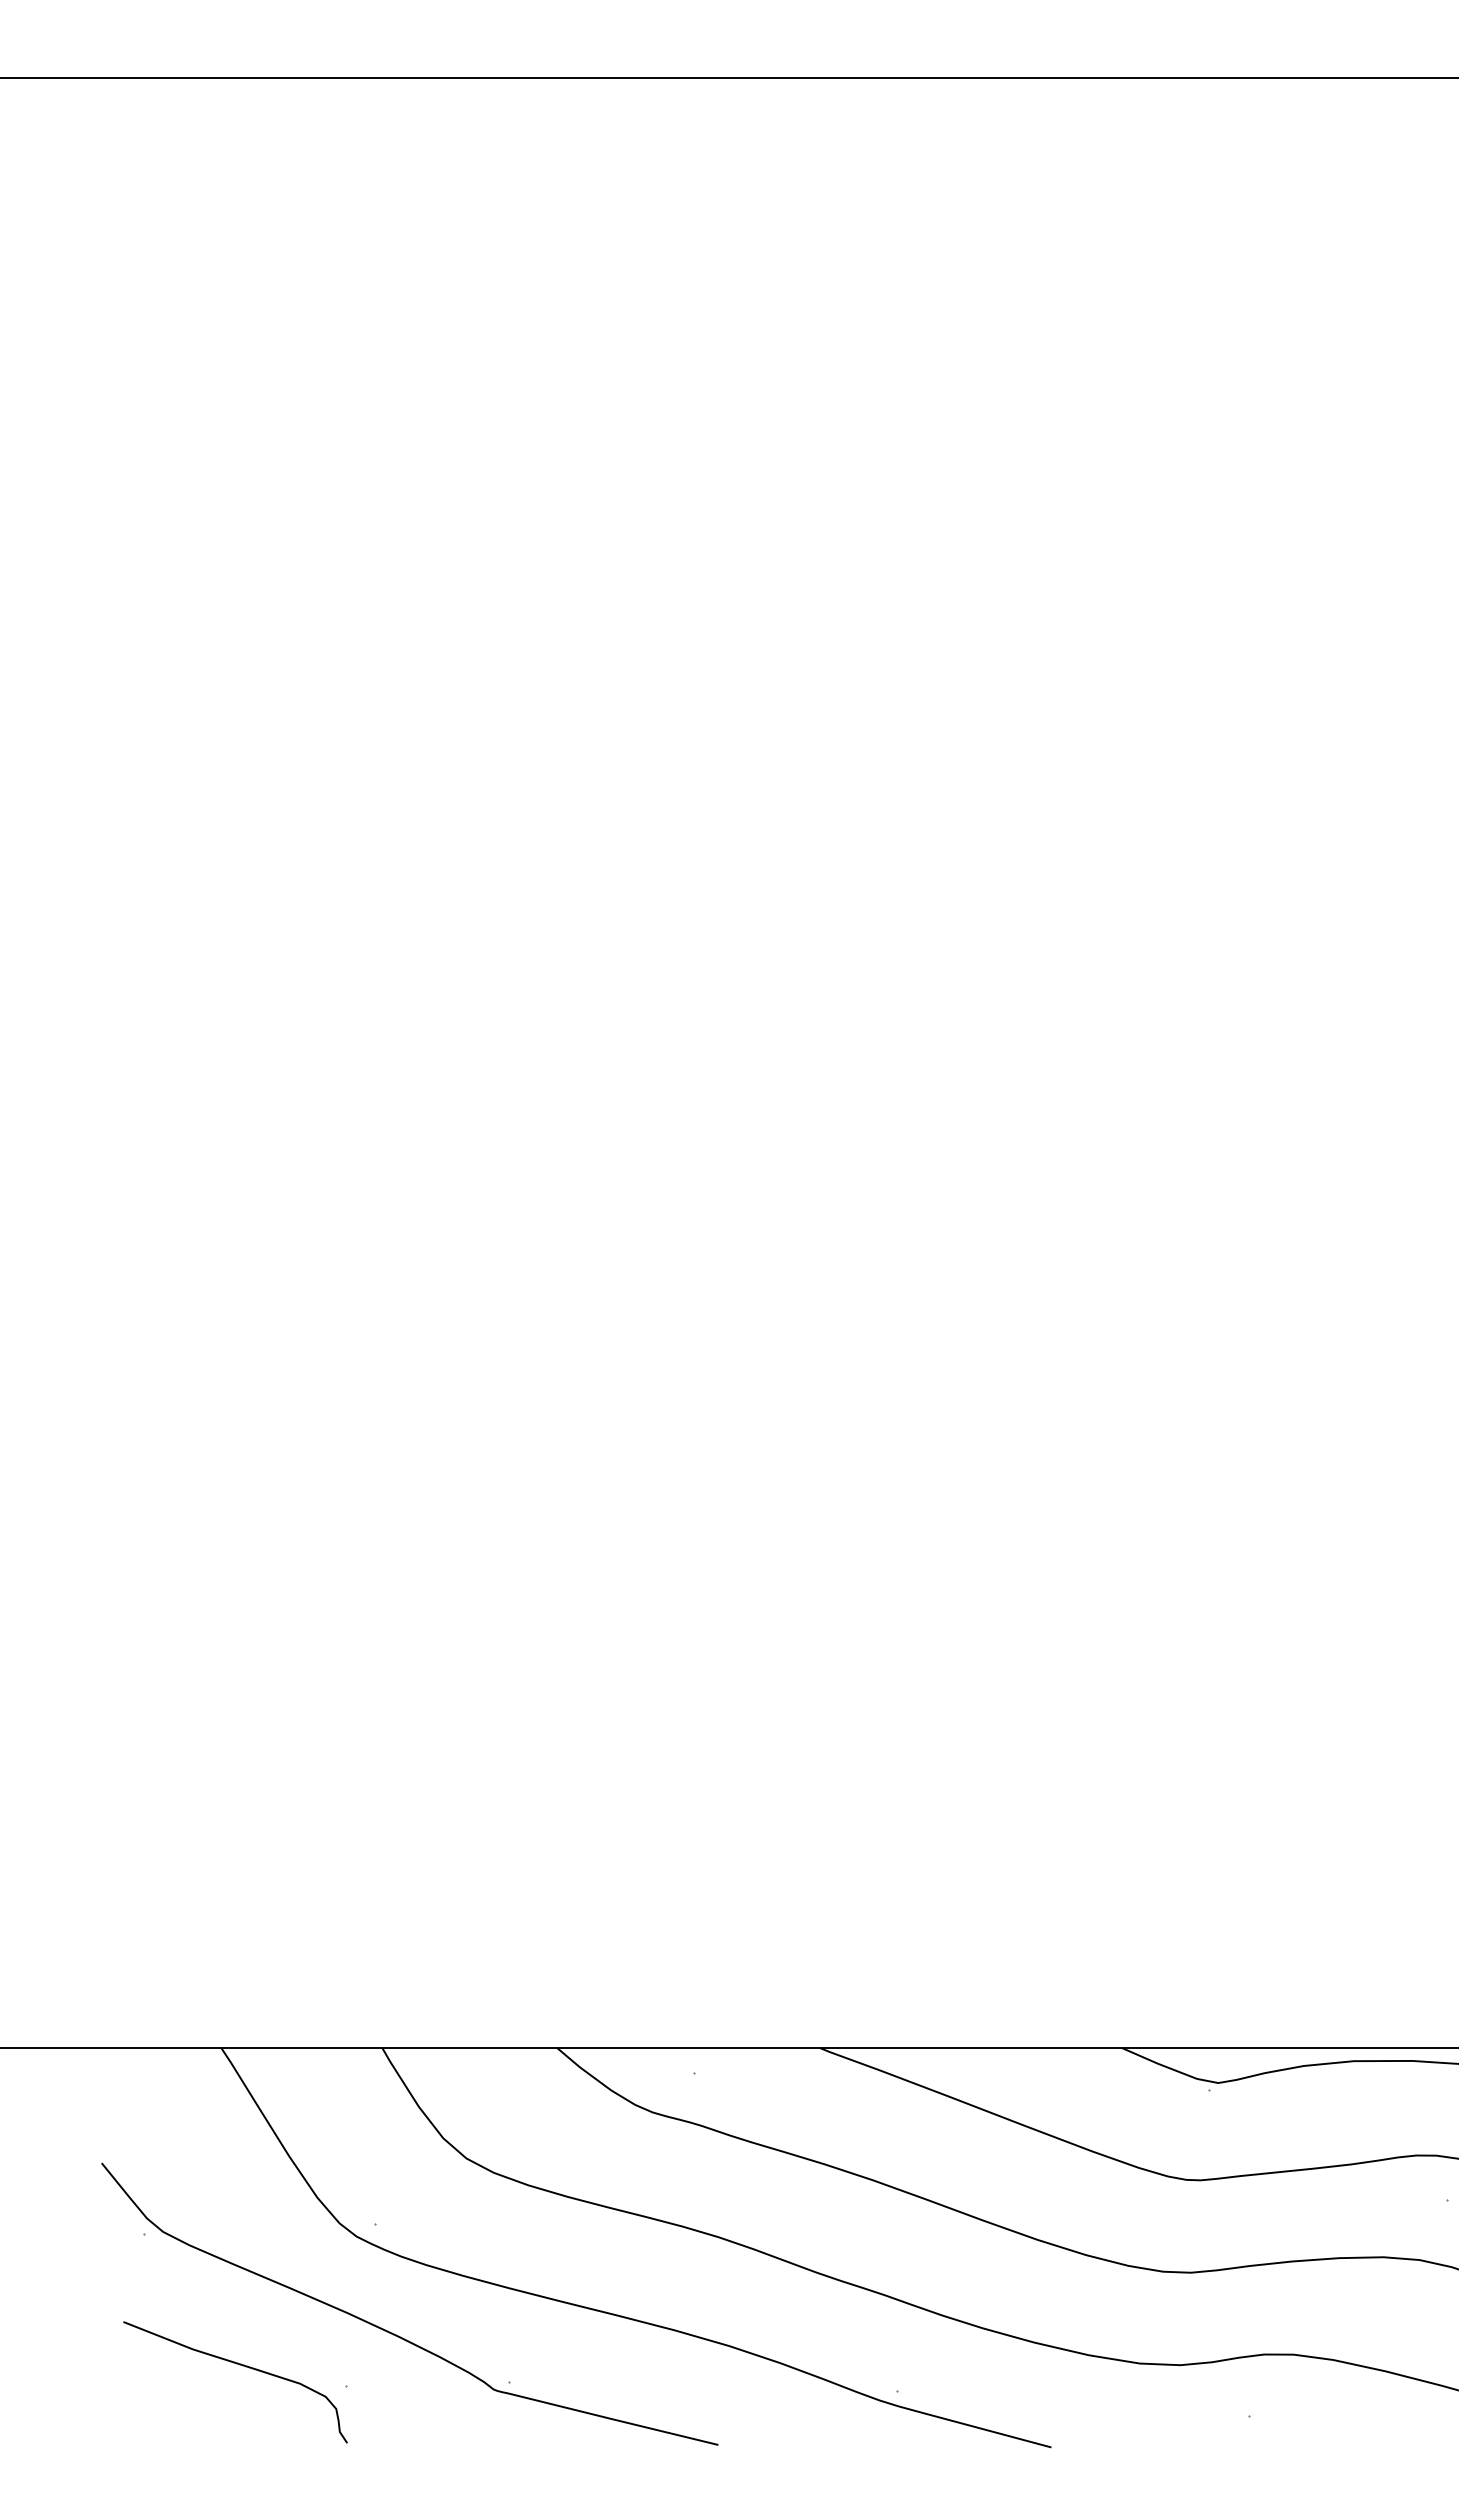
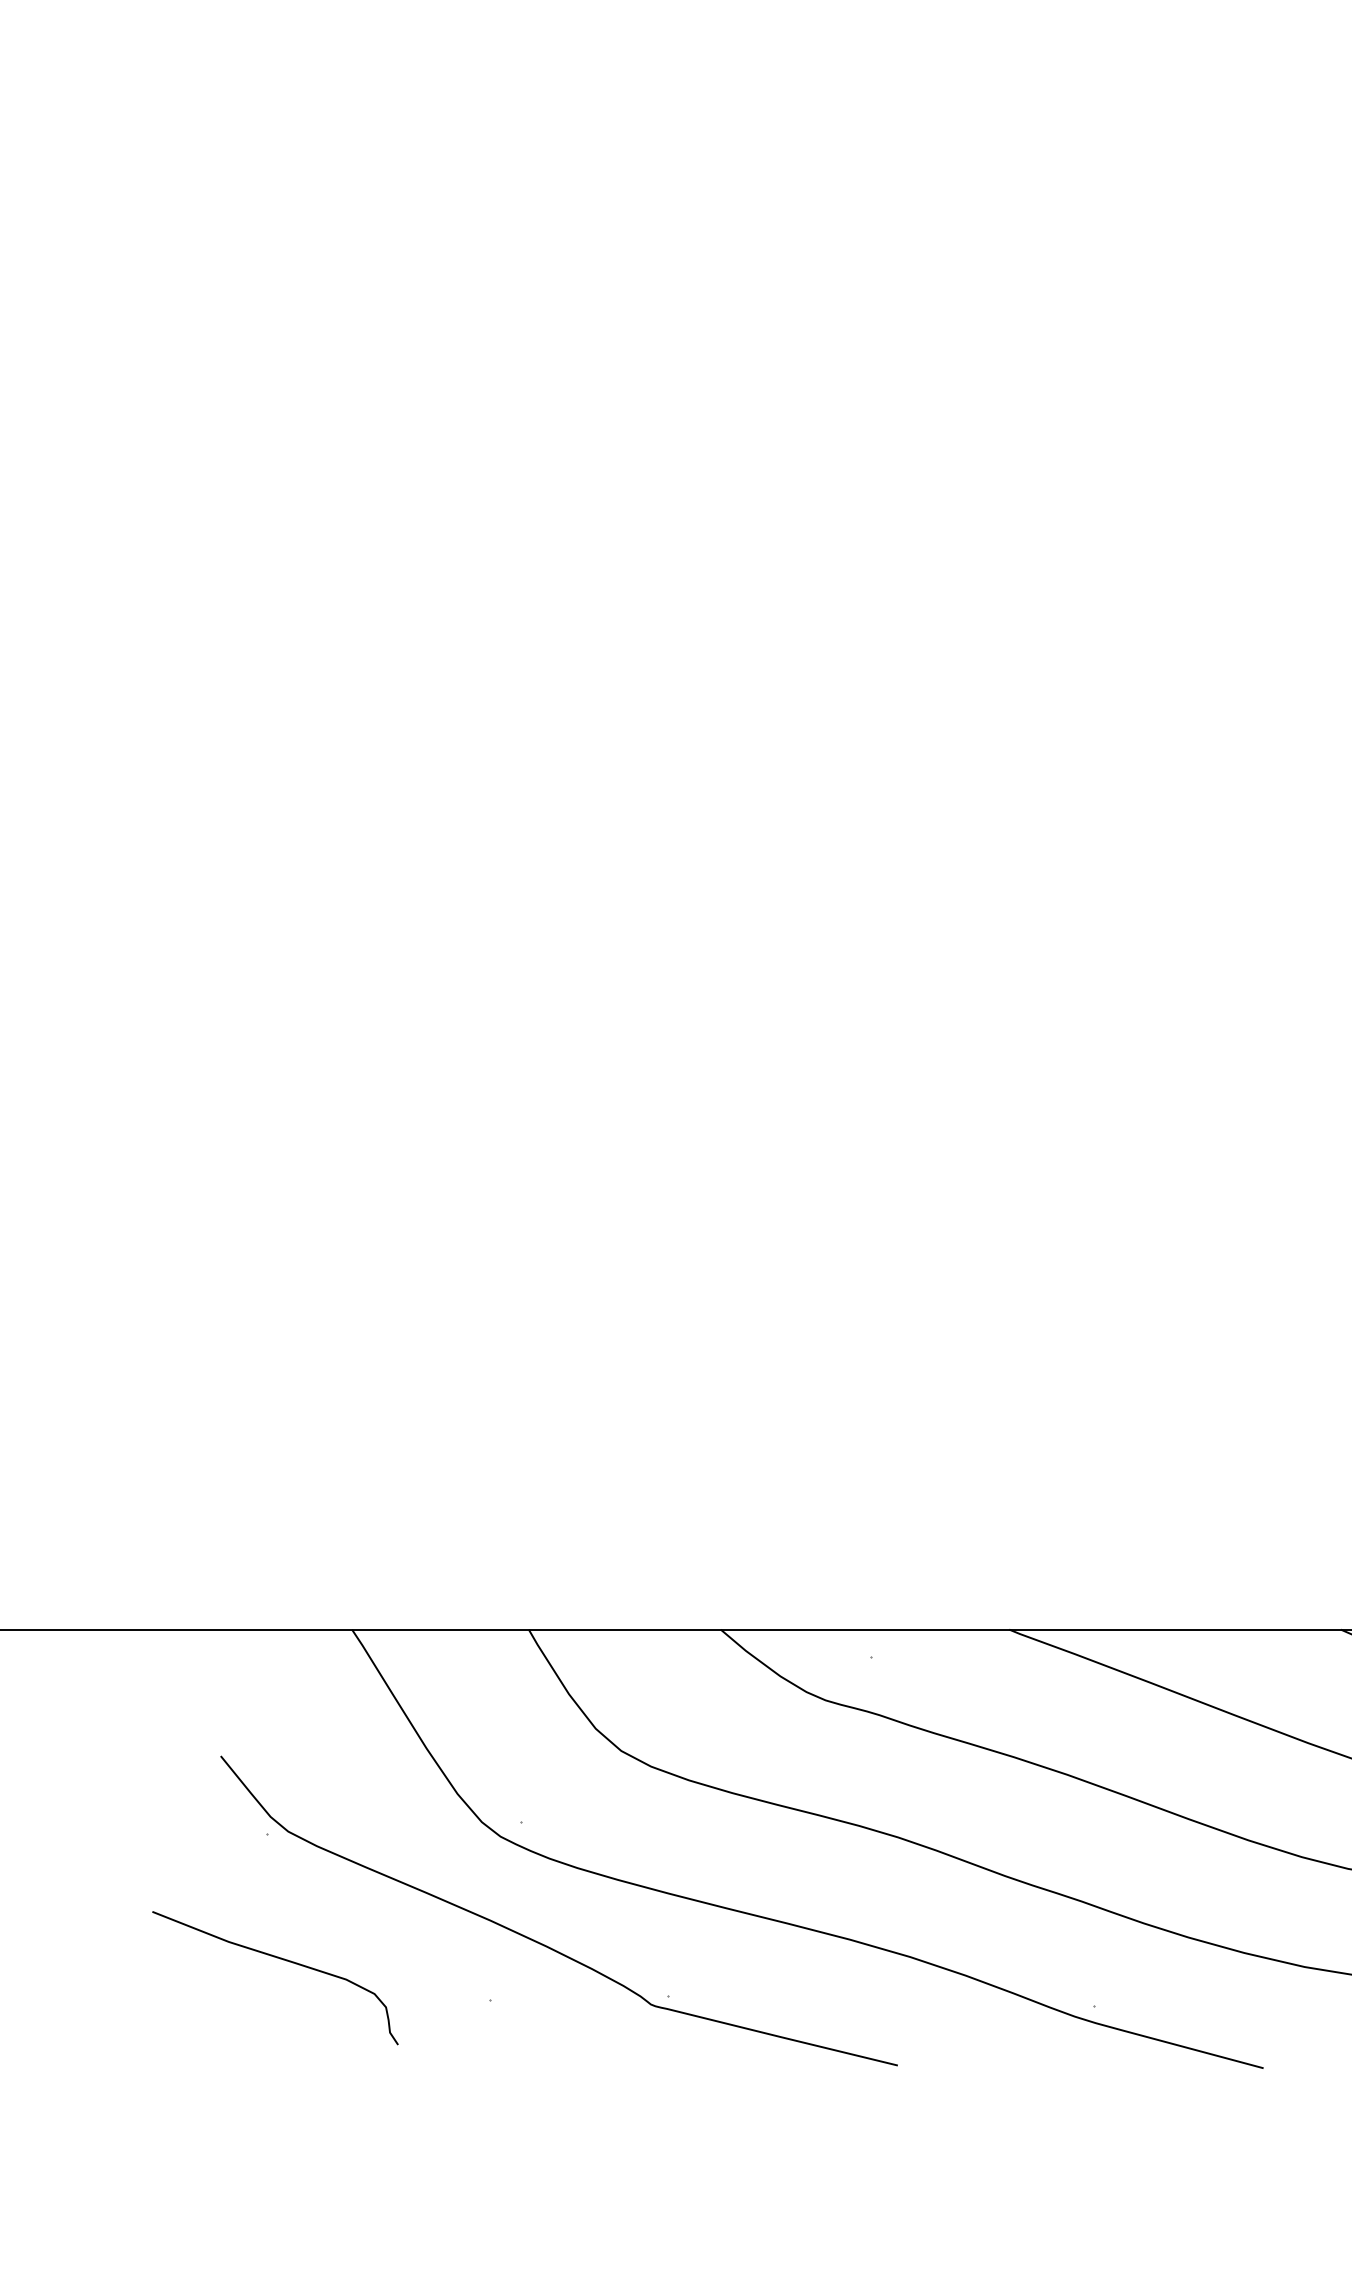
curve: (239, 2365) -> (279, 1959), moved

